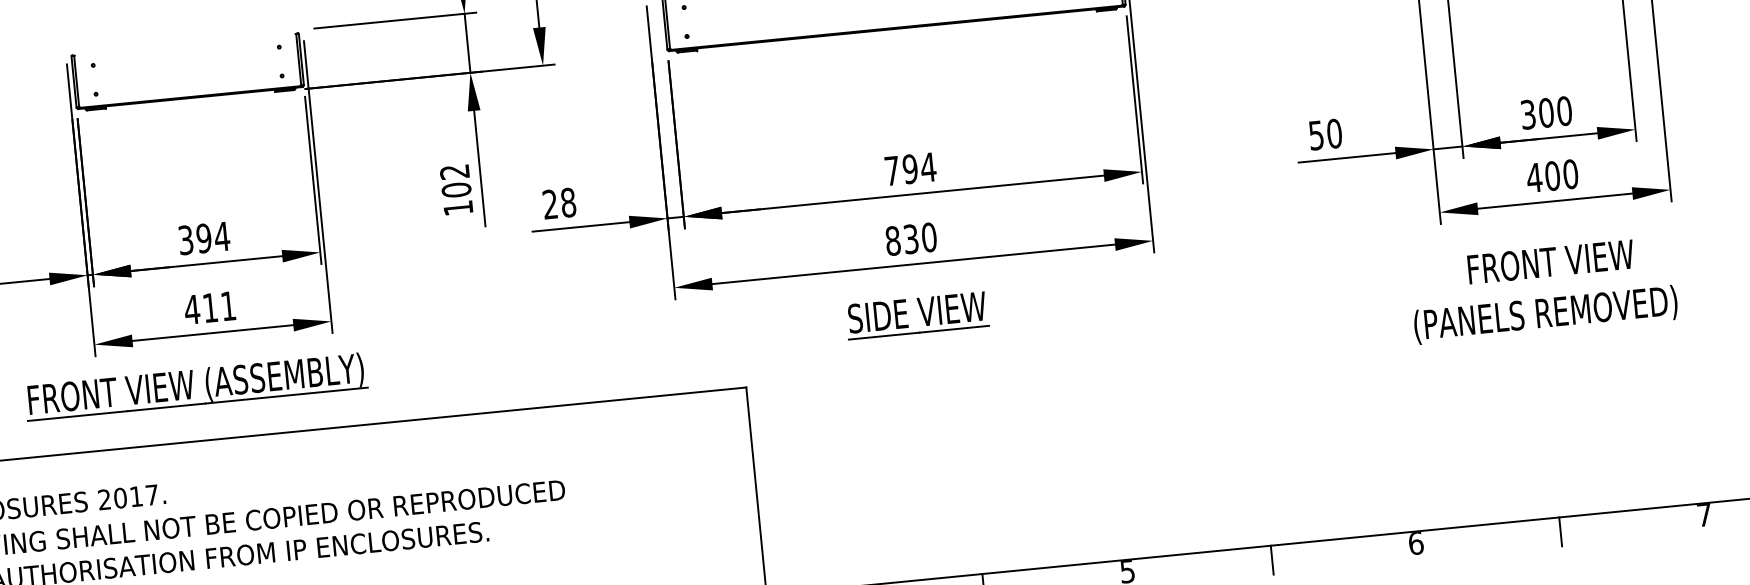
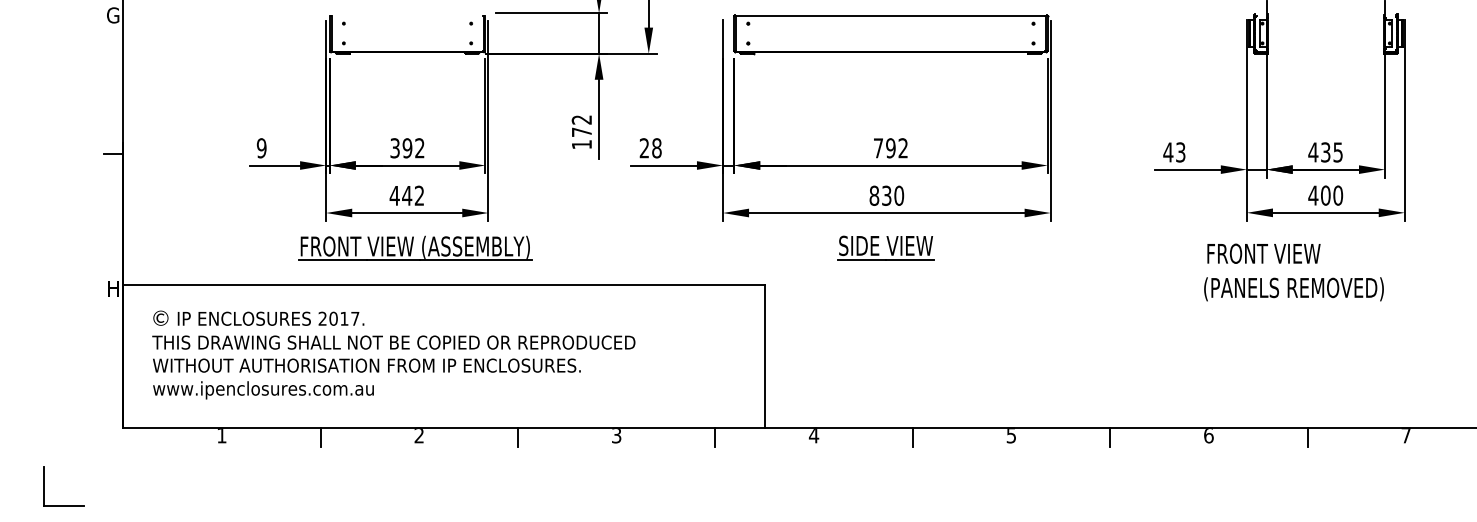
text: (1546, 113) -> (1325, 152), 300 -> 435
text: (1325, 134) -> (1174, 152), 50 -> 43
text: (928, 167) -> (903, 148), 794 -> 792
text: (456, 190) -> (581, 132), 102 -> 172
text: (221, 237) -> (419, 148), 394 -> 392
text: (1550, 261) -> (1263, 253), moved
text: (218, 306) -> (412, 195), 411 -> 442
text: (1545, 315) -> (1293, 289), moved
part: (196, 385) -> (415, 247), moved

